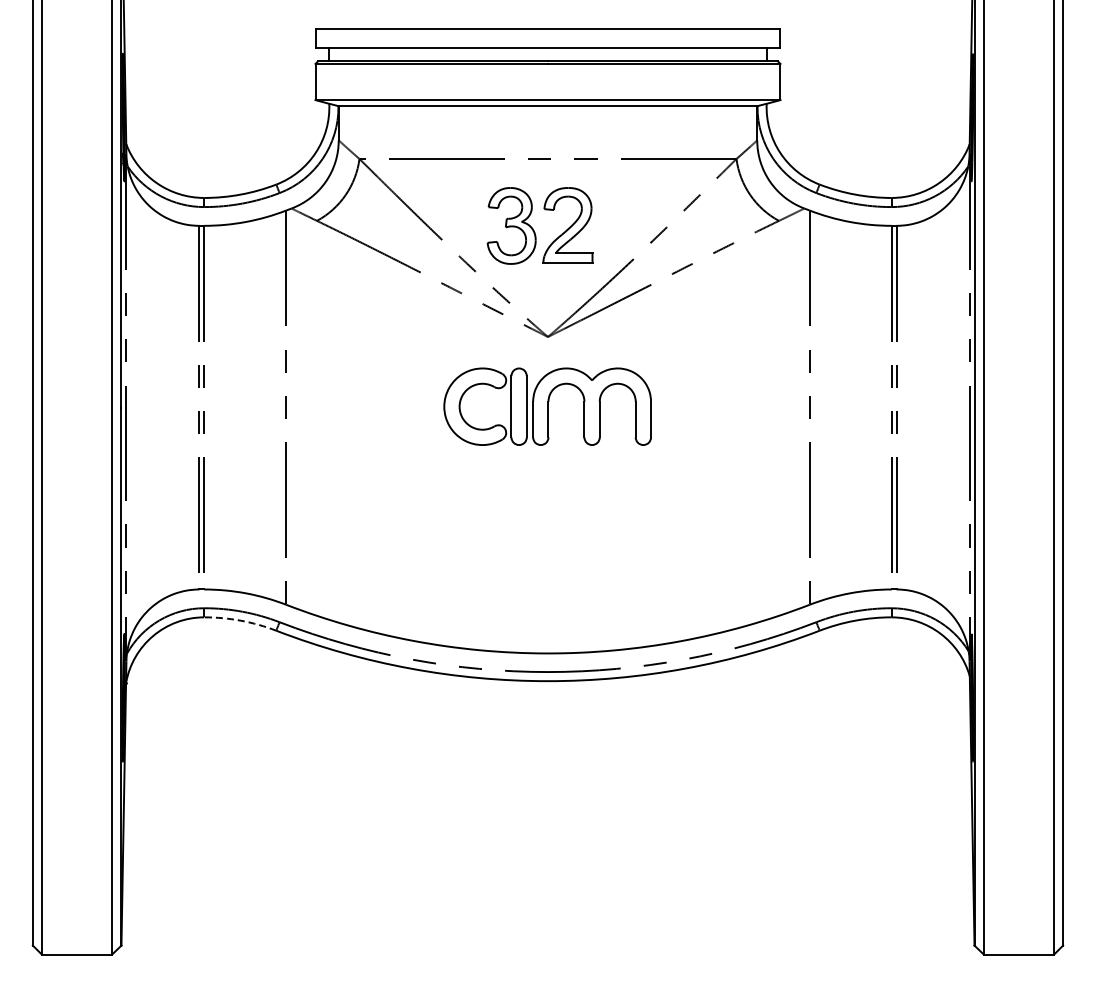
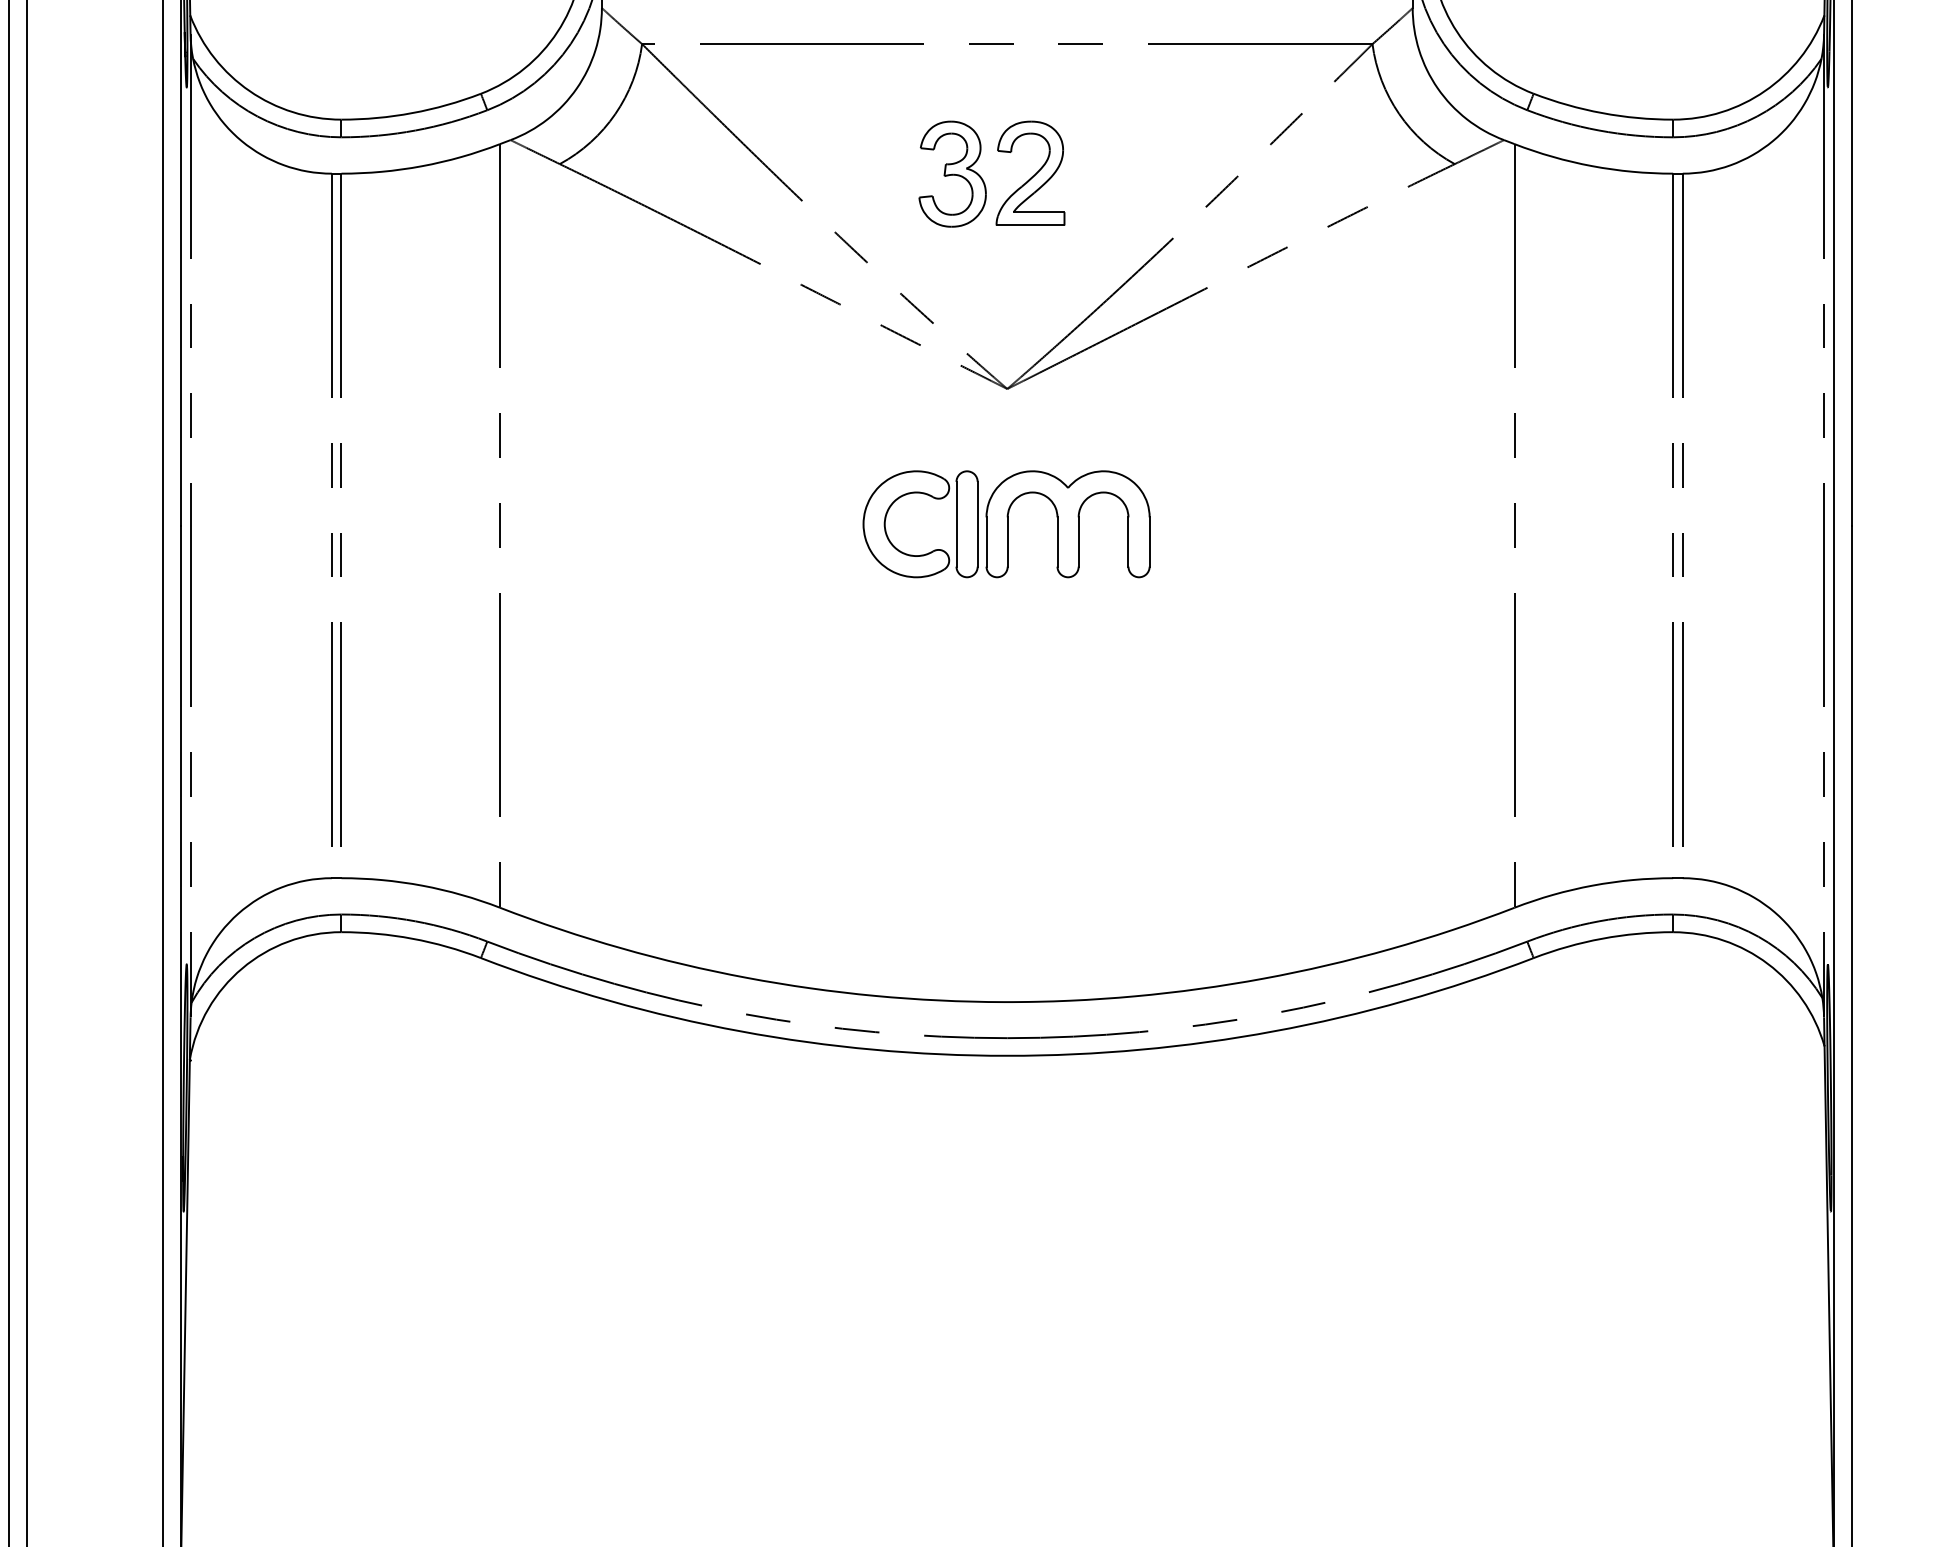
part: (539, 226) -> (990, 174), size x0.71
part: (547, 406) -> (1006, 523), size x0.71
arc: (240, 620) -> (411, 938), dashed -> solid

